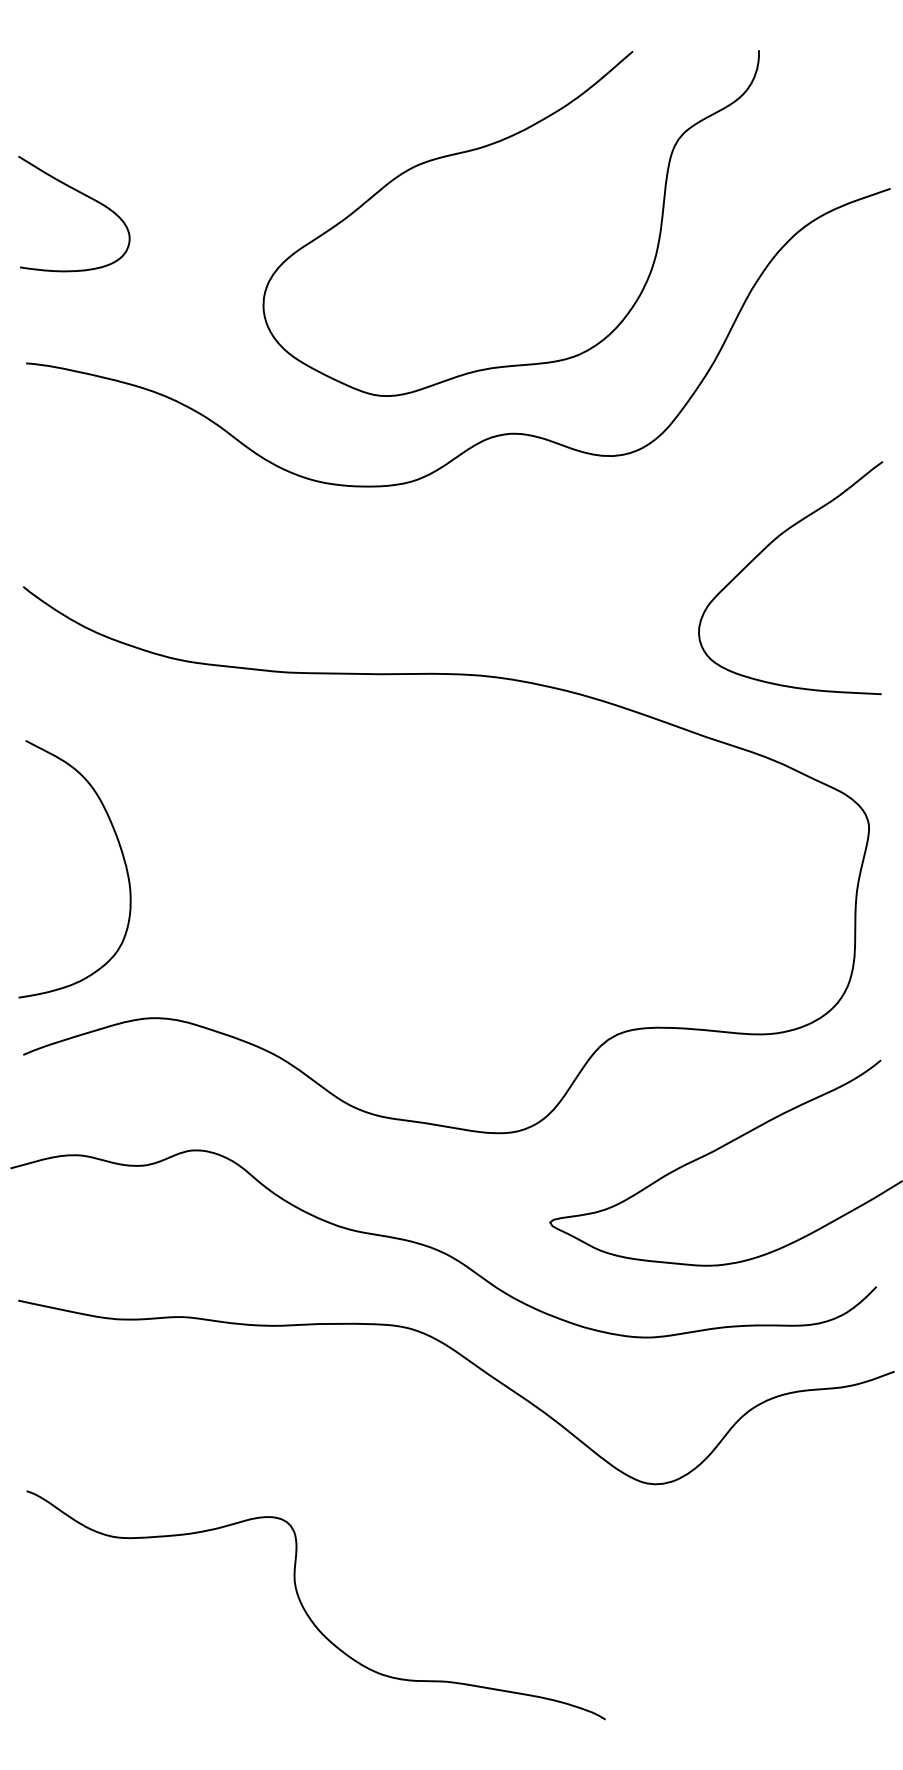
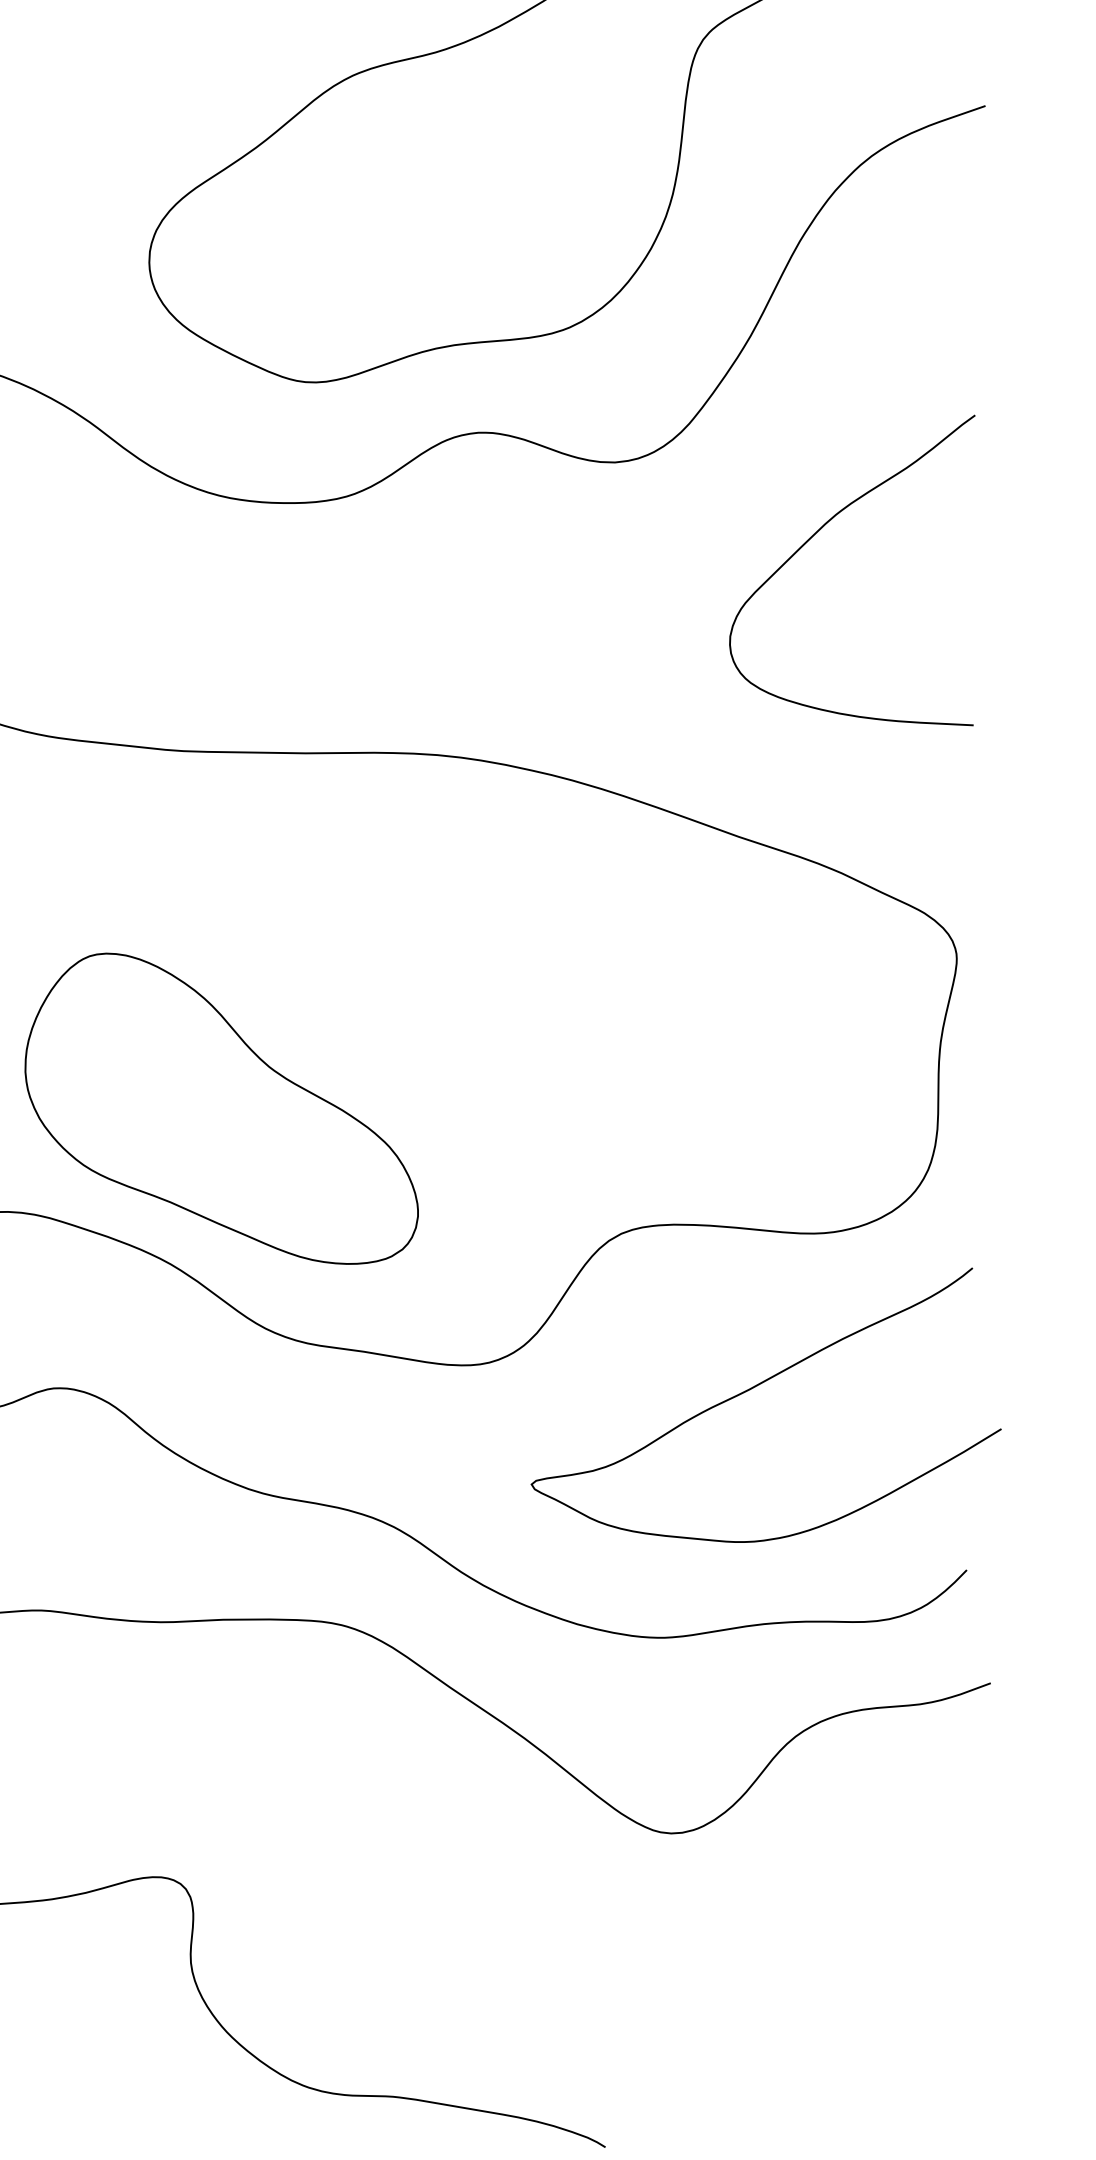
curve: (763, 551) -> (816, 535), moved
part: (317, 940) -> (221, 1108), added

